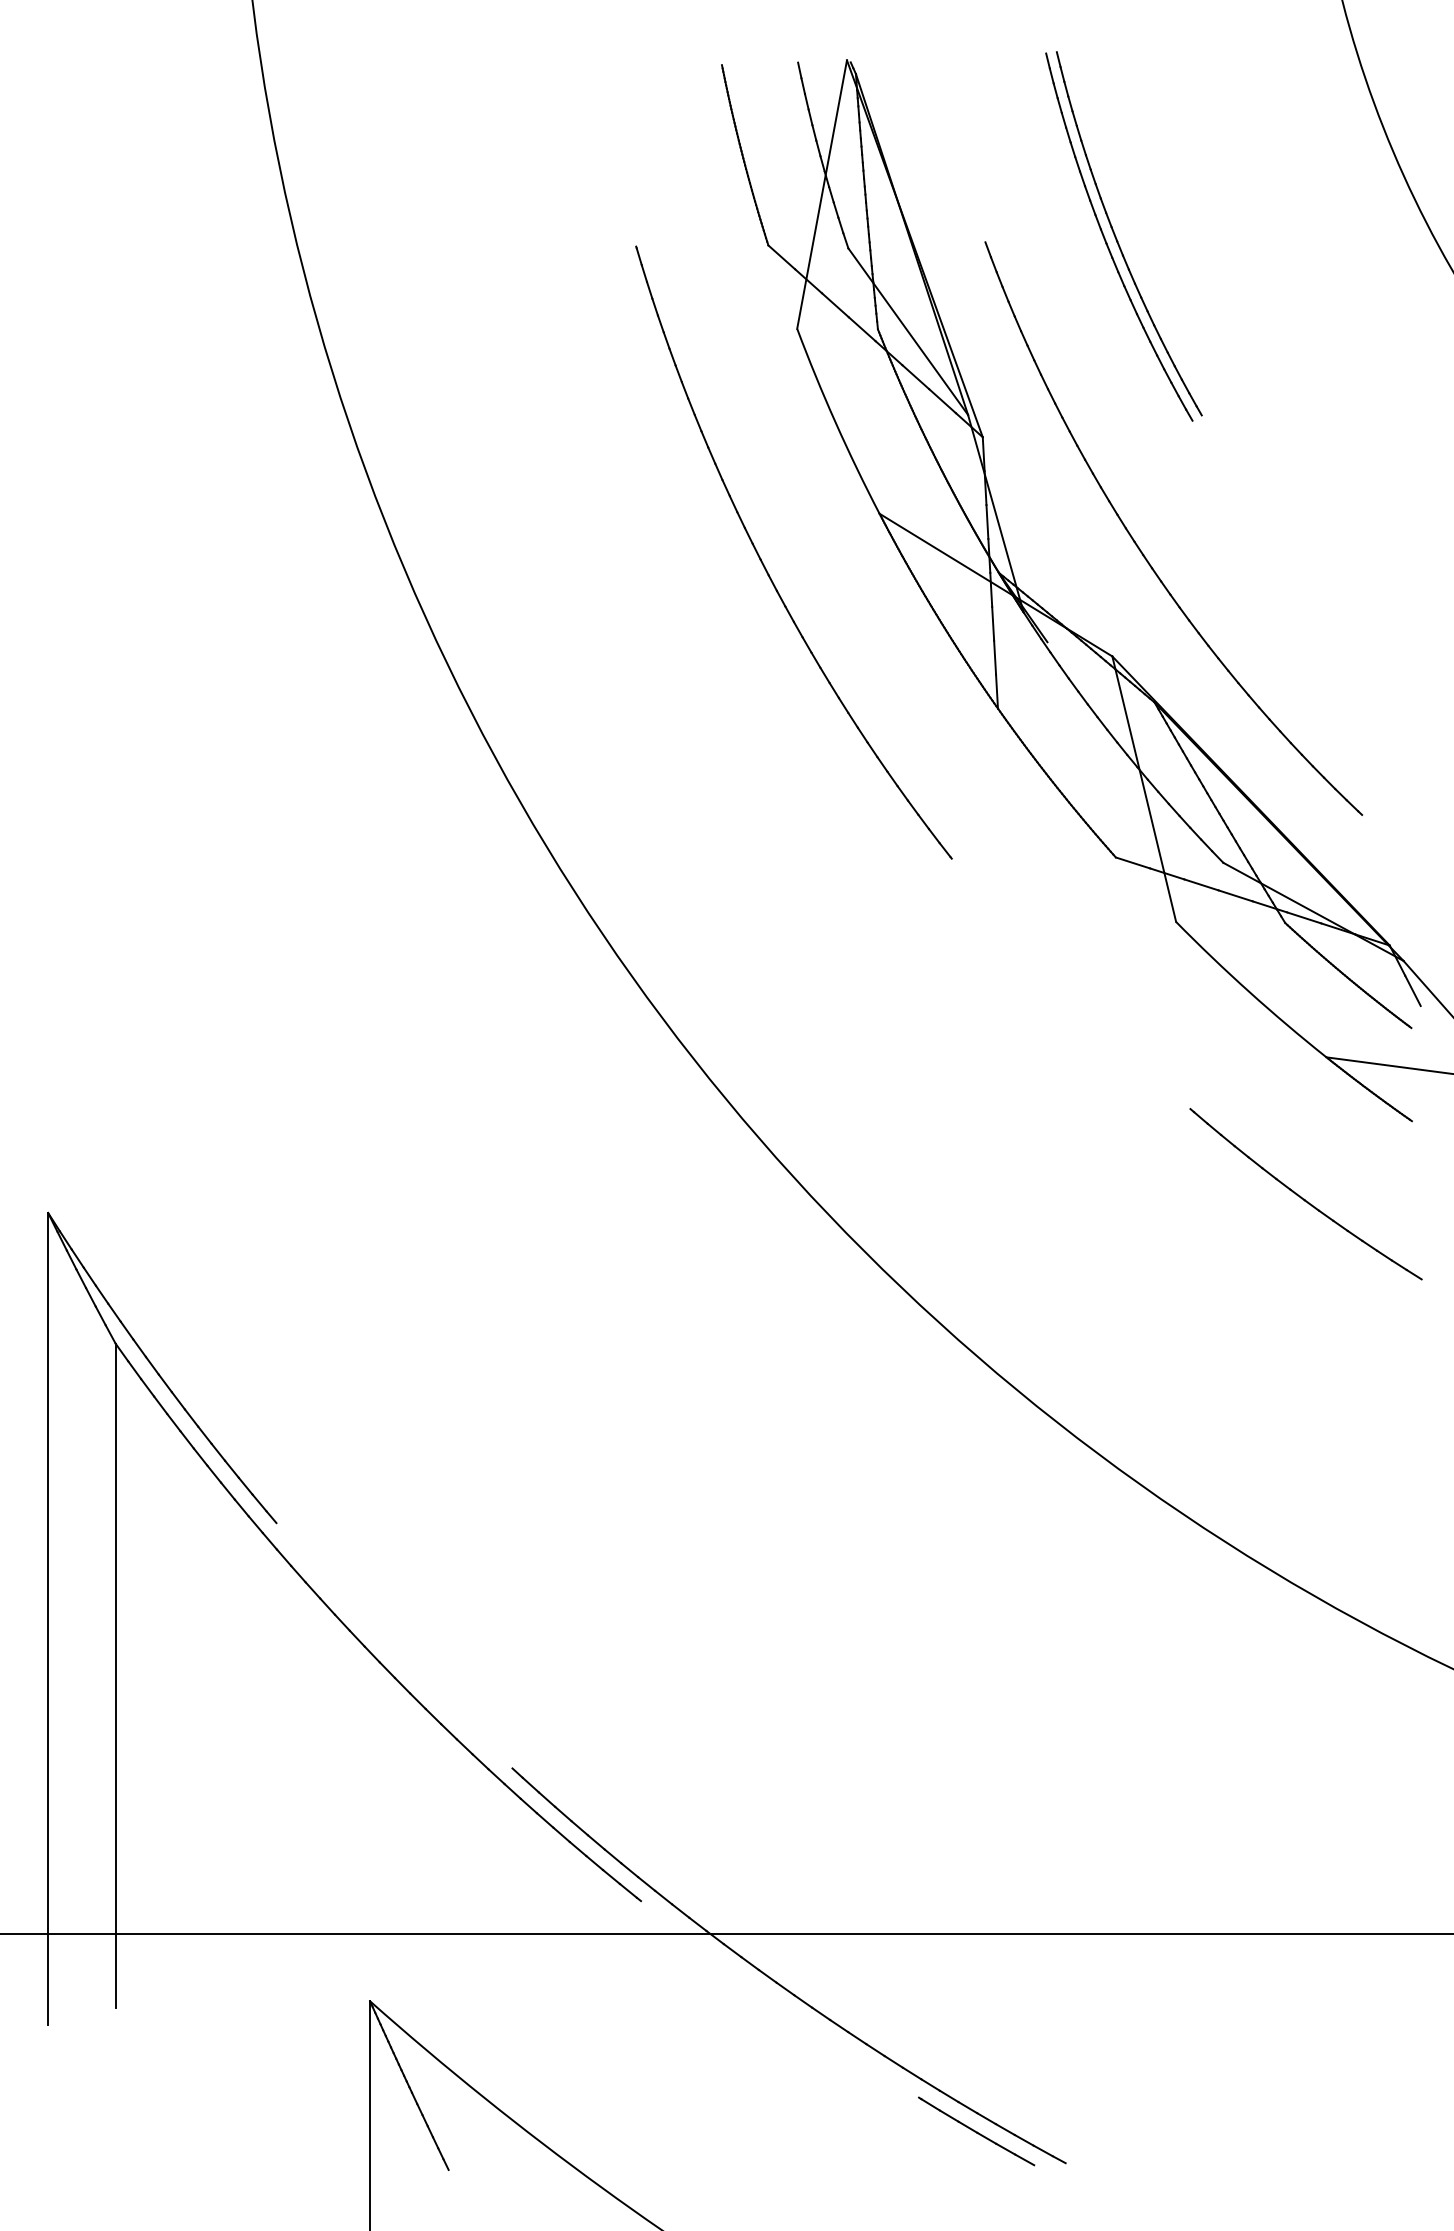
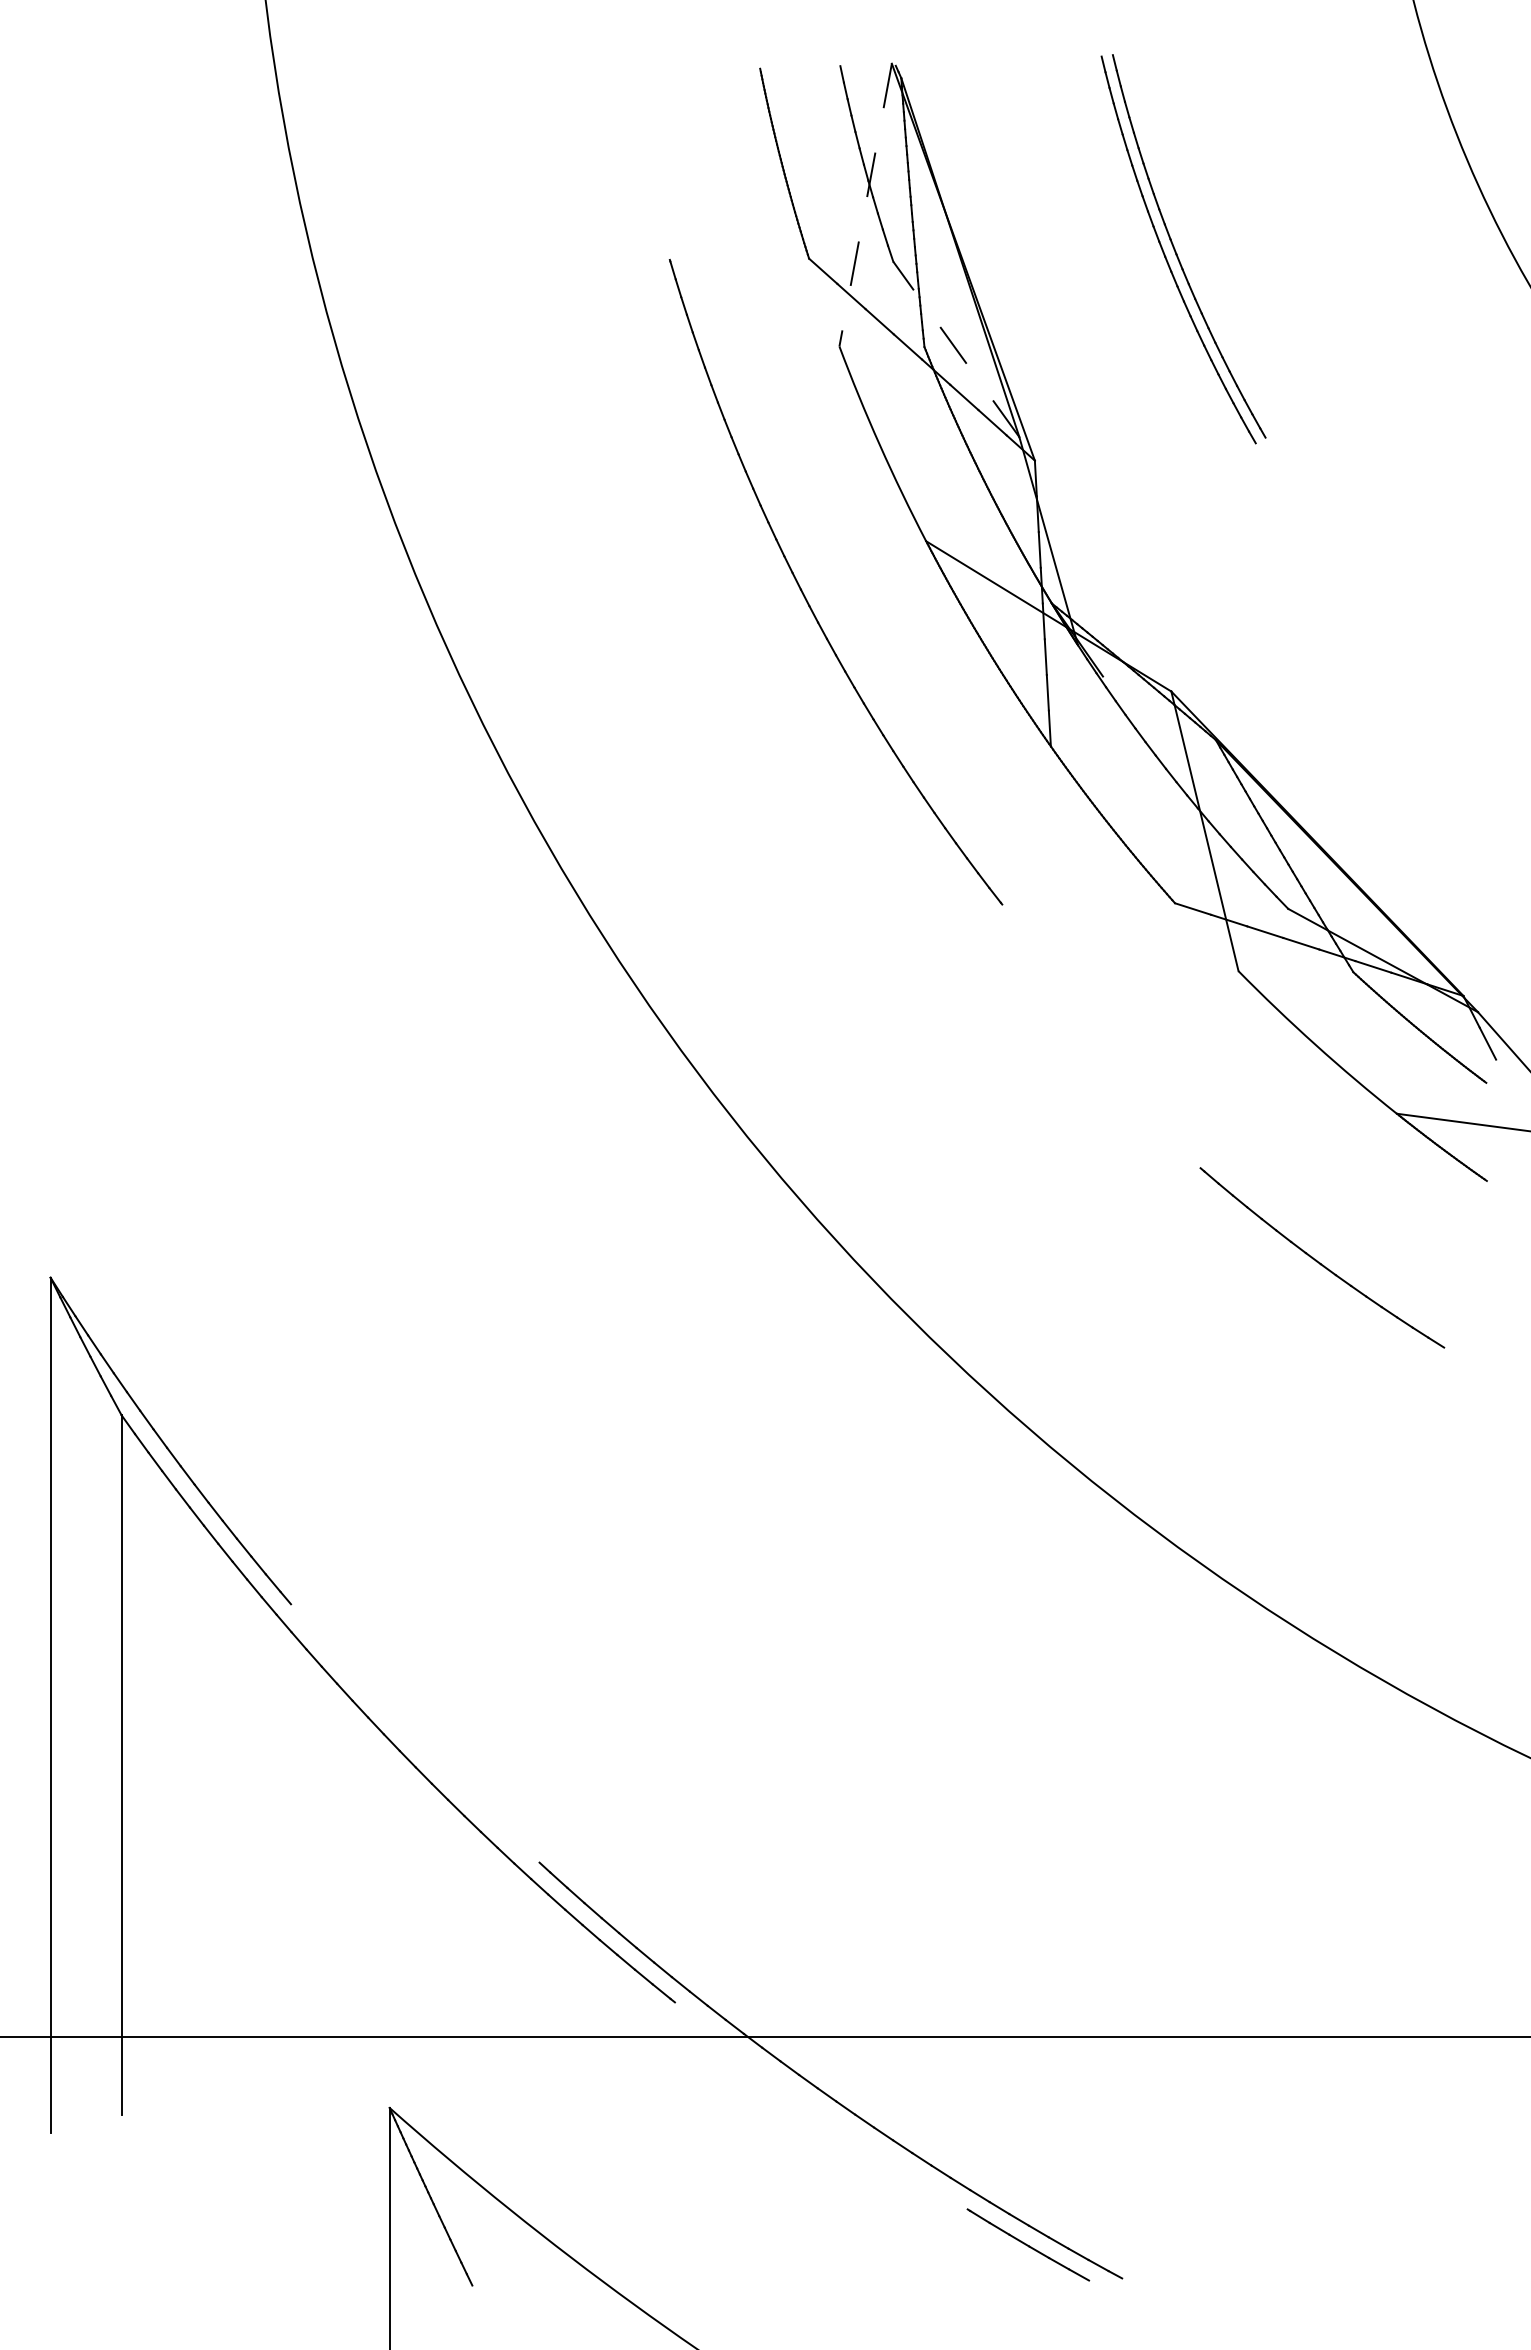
line: (821, 194) -> (865, 205), solid -> dashed
line: (908, 331) -> (956, 349), solid -> dashed
part: (1141, 551) -> (1202, 580), removed
part: (1306, 1193) -> (1322, 1257), moved

